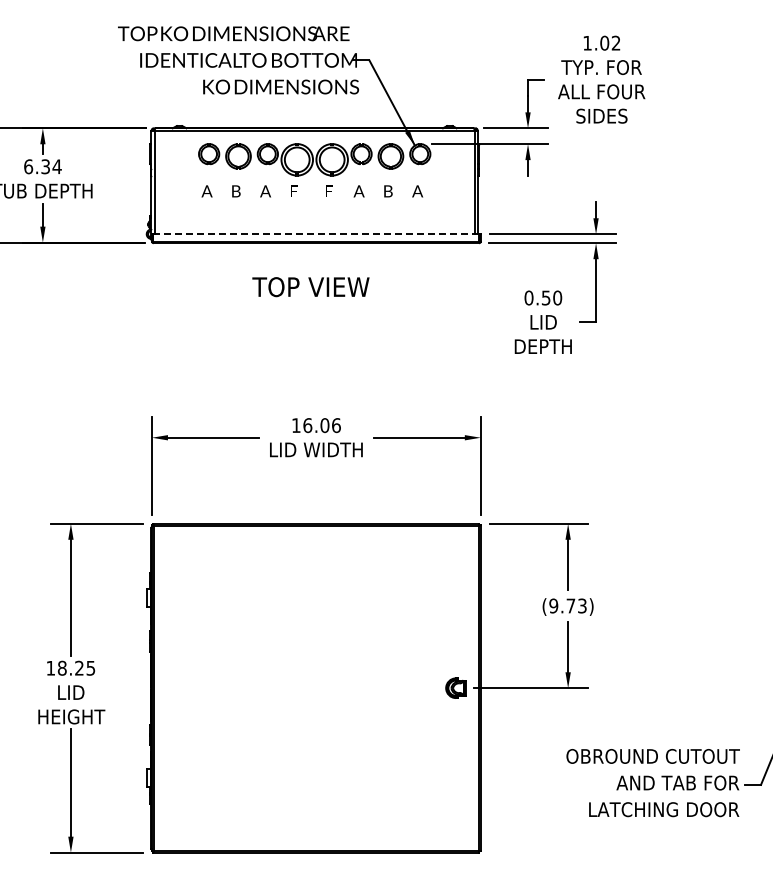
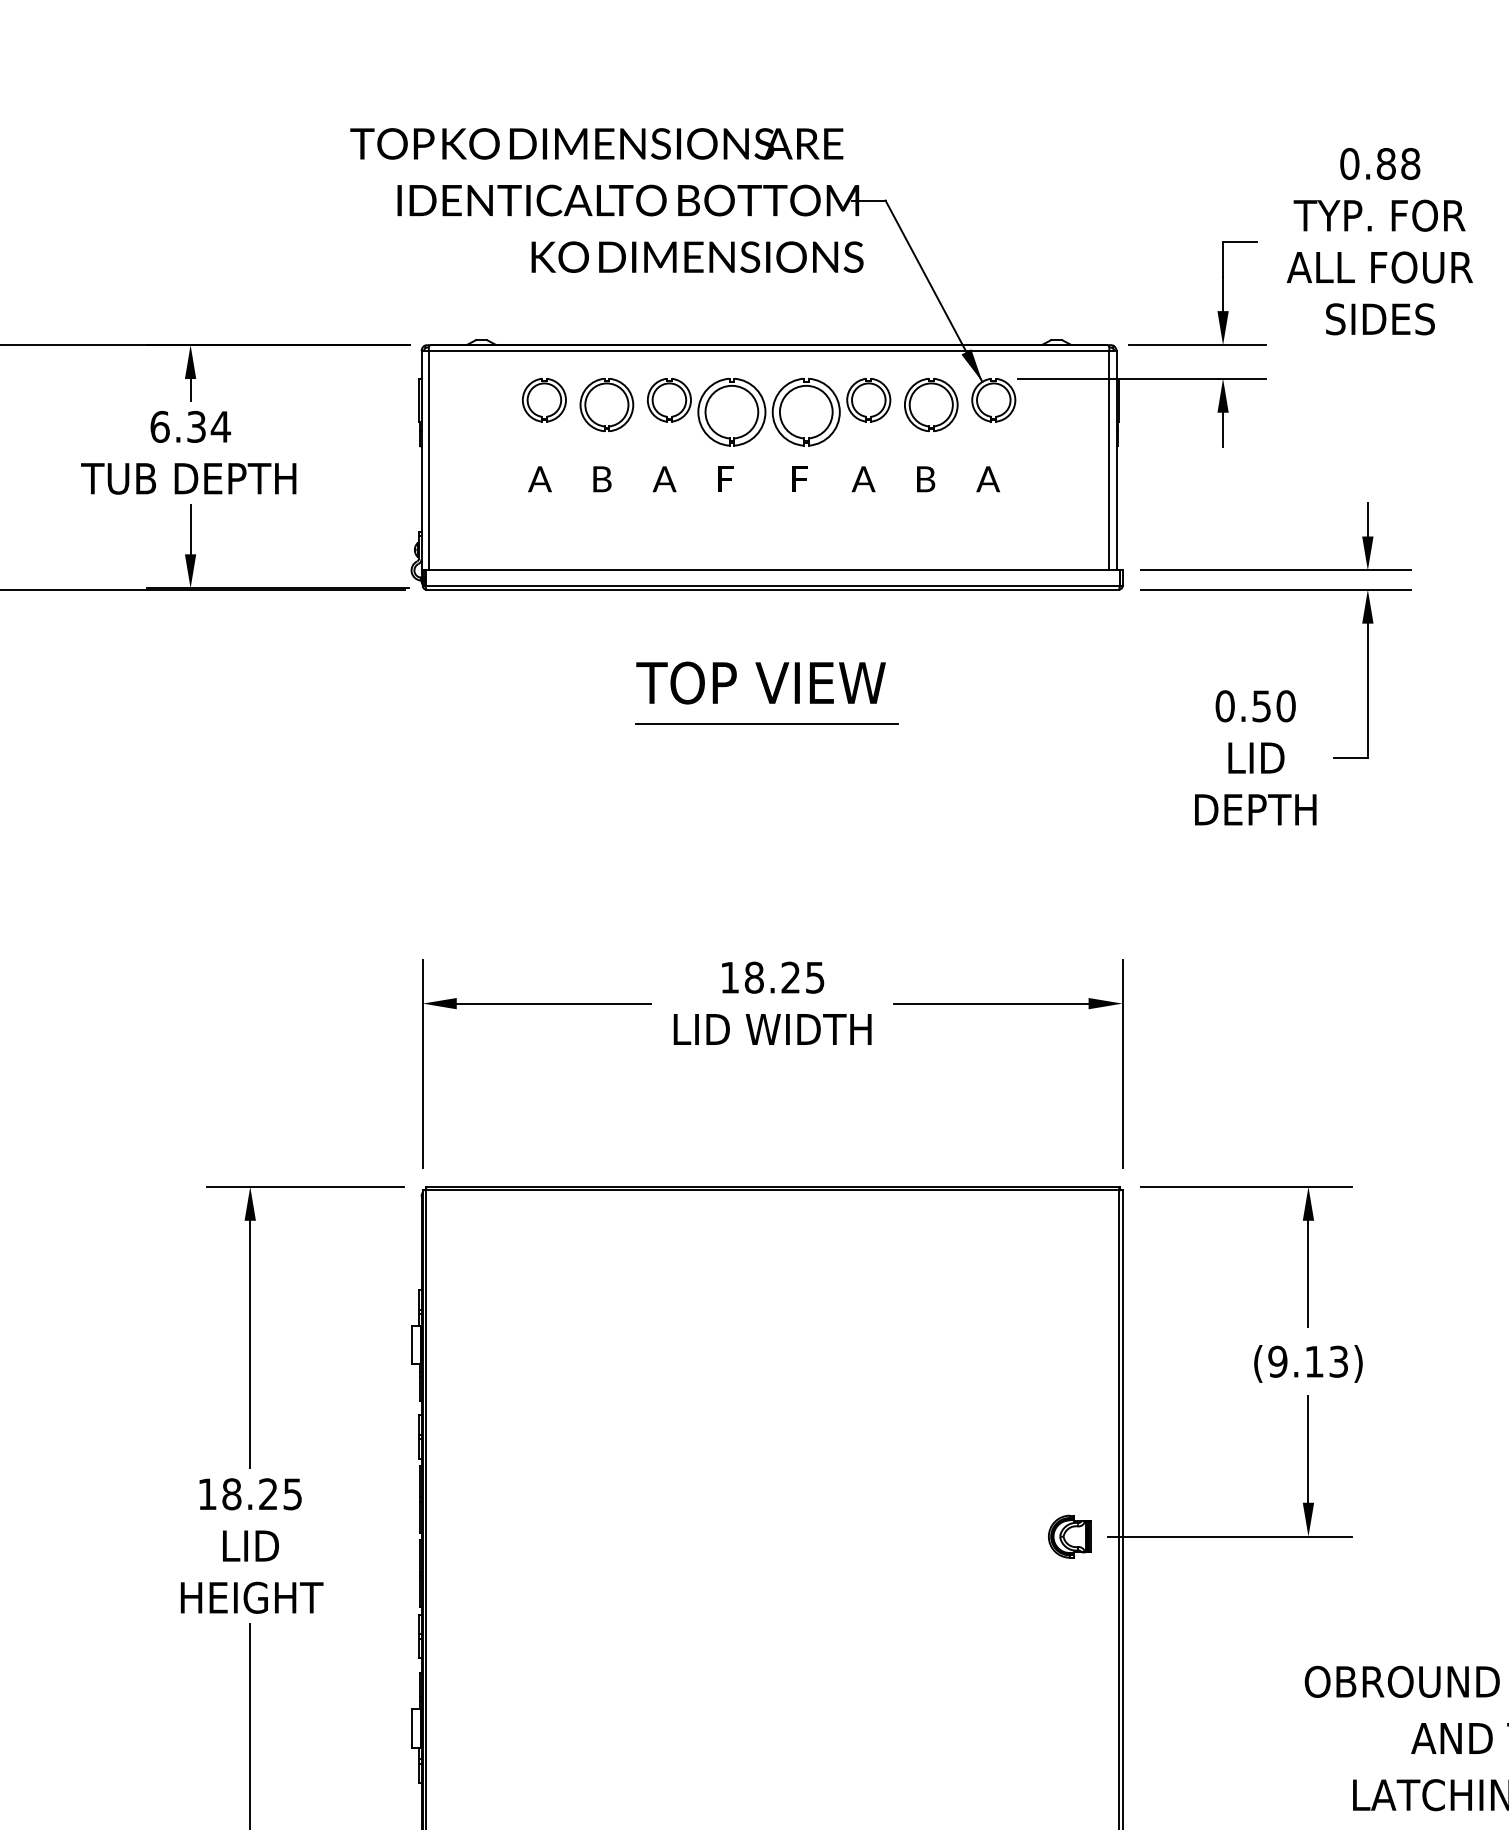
text: (601, 42) -> (1379, 162), 1.02 -> 0.88
line: (316, 234) -> (772, 571), dashed -> solid
line: (313, 306) -> (766, 724), added
text: (321, 425) -> (783, 977), 16.06 -> 18.25
text: (570, 605) -> (1313, 1360), (9.73) -> (9.13)

